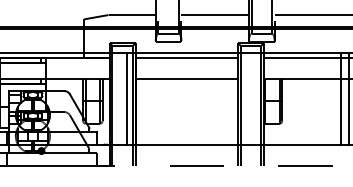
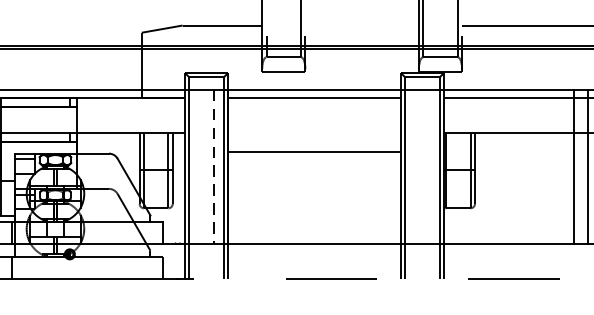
line: (214, 15) -> (360, 26), removed
line: (186, 79) -> (313, 152), moved
line: (127, 98) -> (214, 165), solid -> dashed

